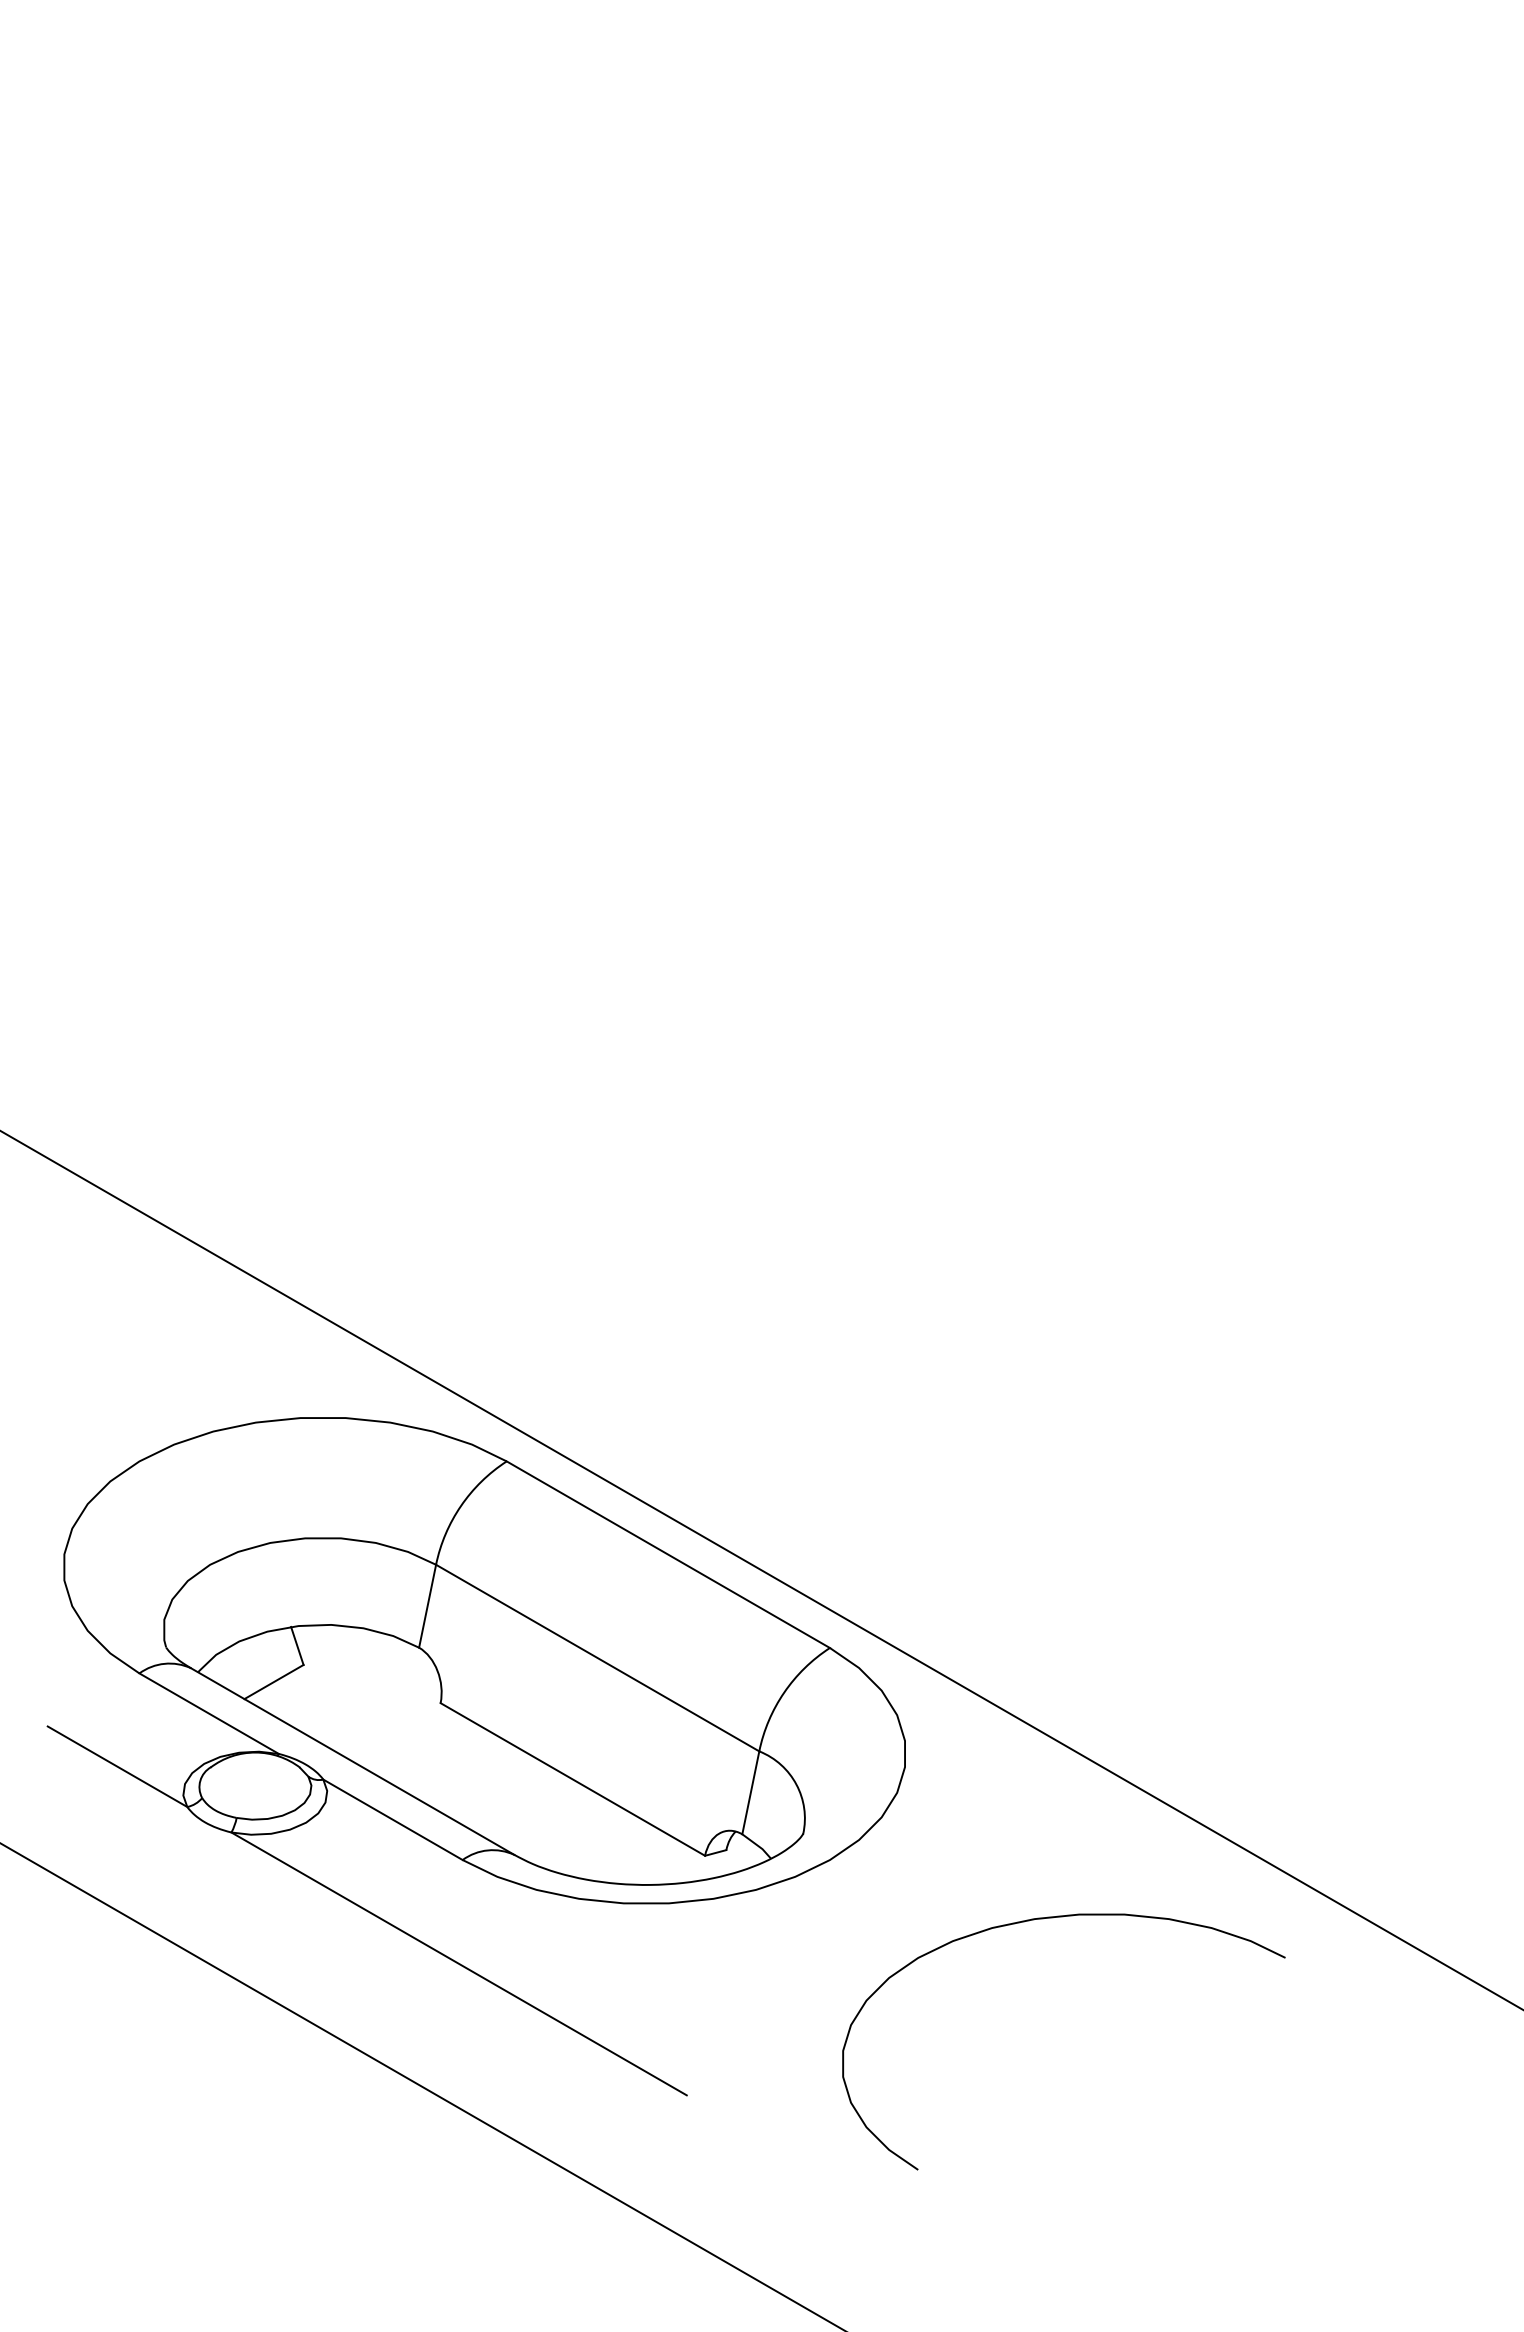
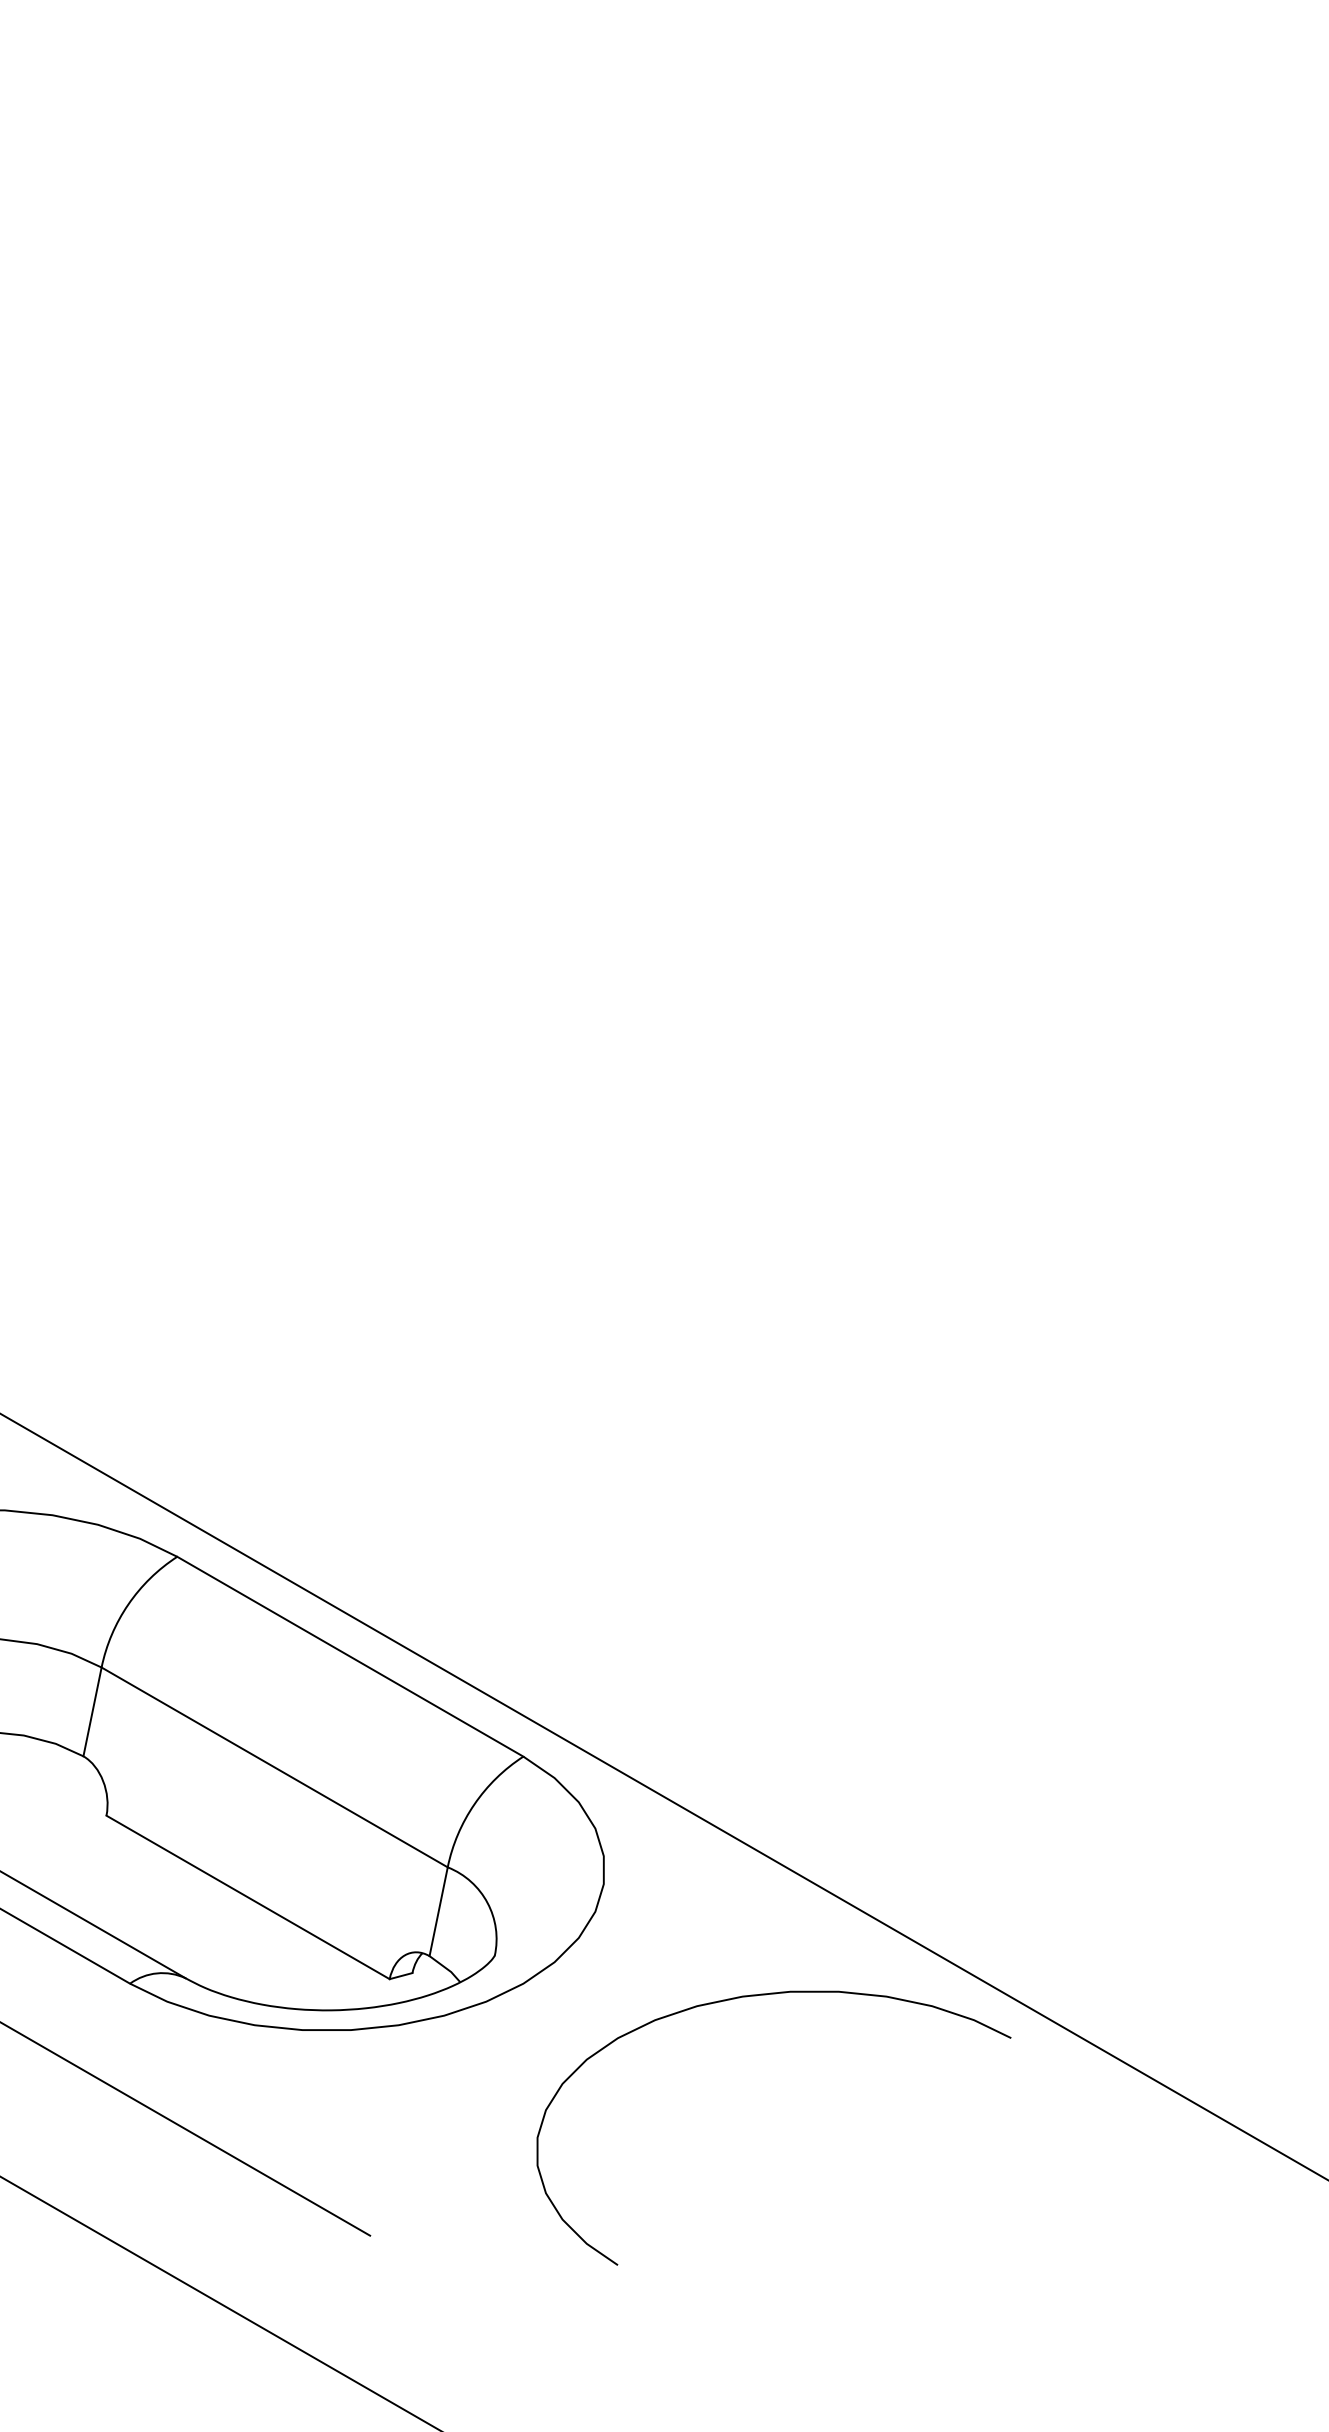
curve: (1053, 1918) -> (762, 1995), moved

